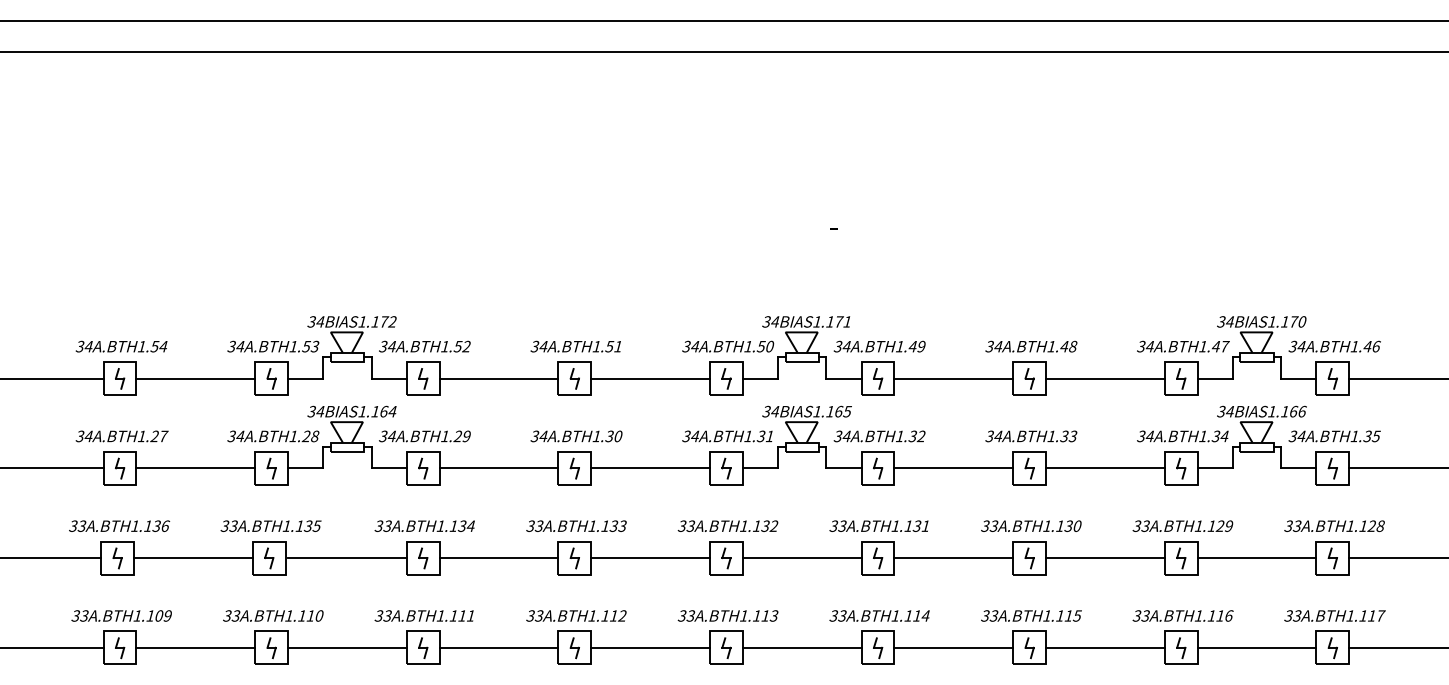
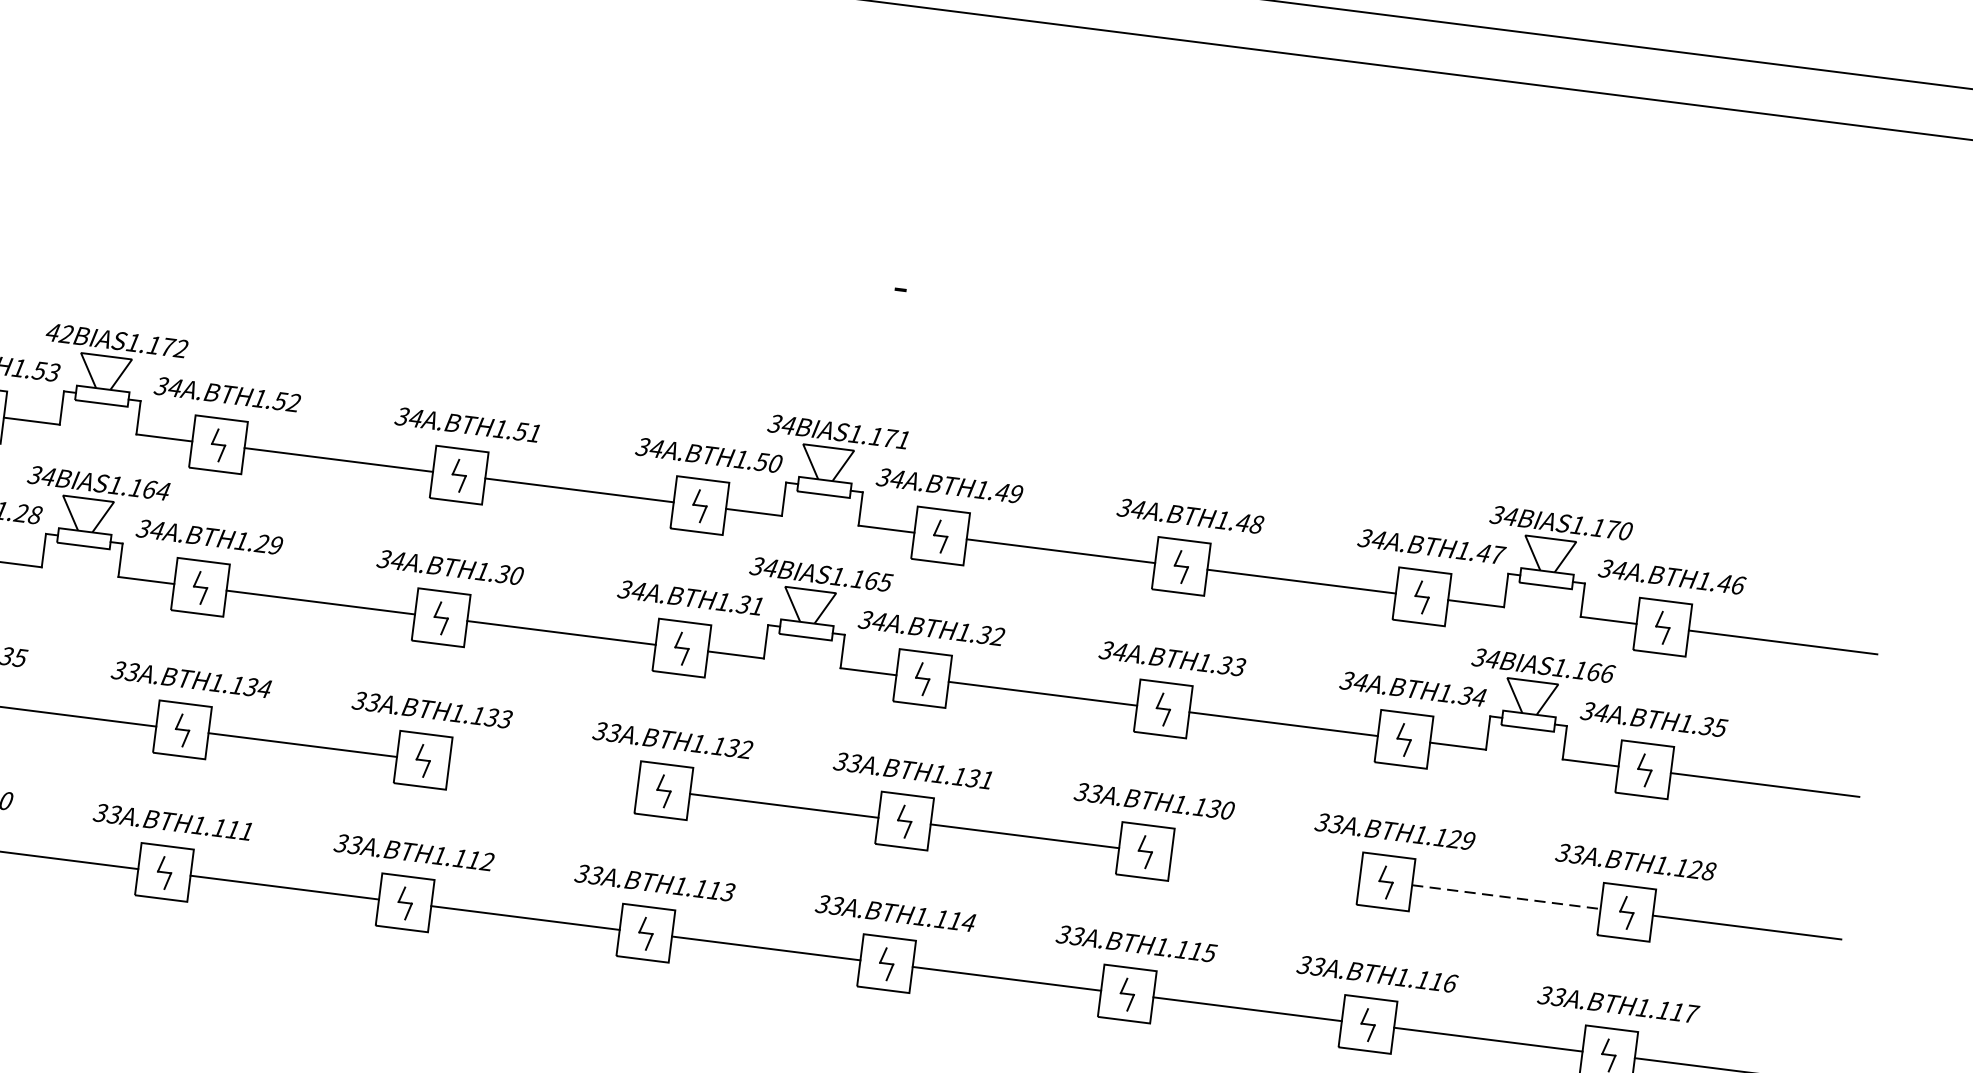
text: (315, 321) -> (58, 332), 34BIAS1.172 -> 42BIAS1.172
line: (650, 558) -> (543, 776), removed
line: (1105, 558) -> (1265, 867), removed
line: (1257, 558) -> (1507, 897), solid -> dashed

